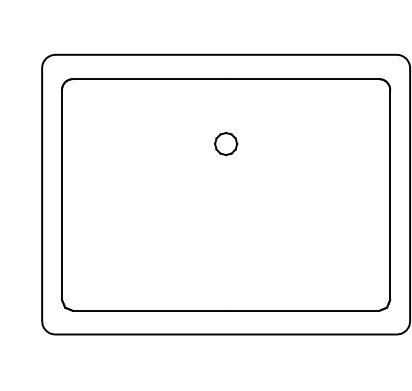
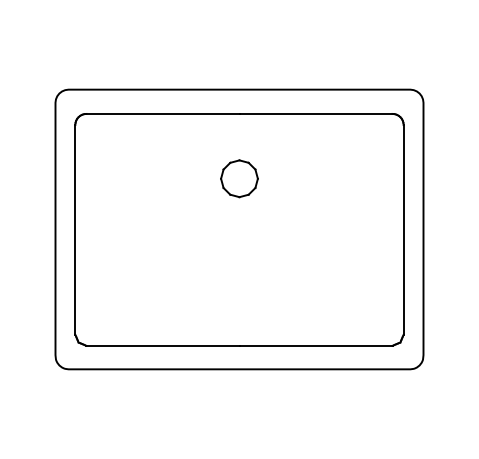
part: (226, 143) -> (239, 178), size x1.67

